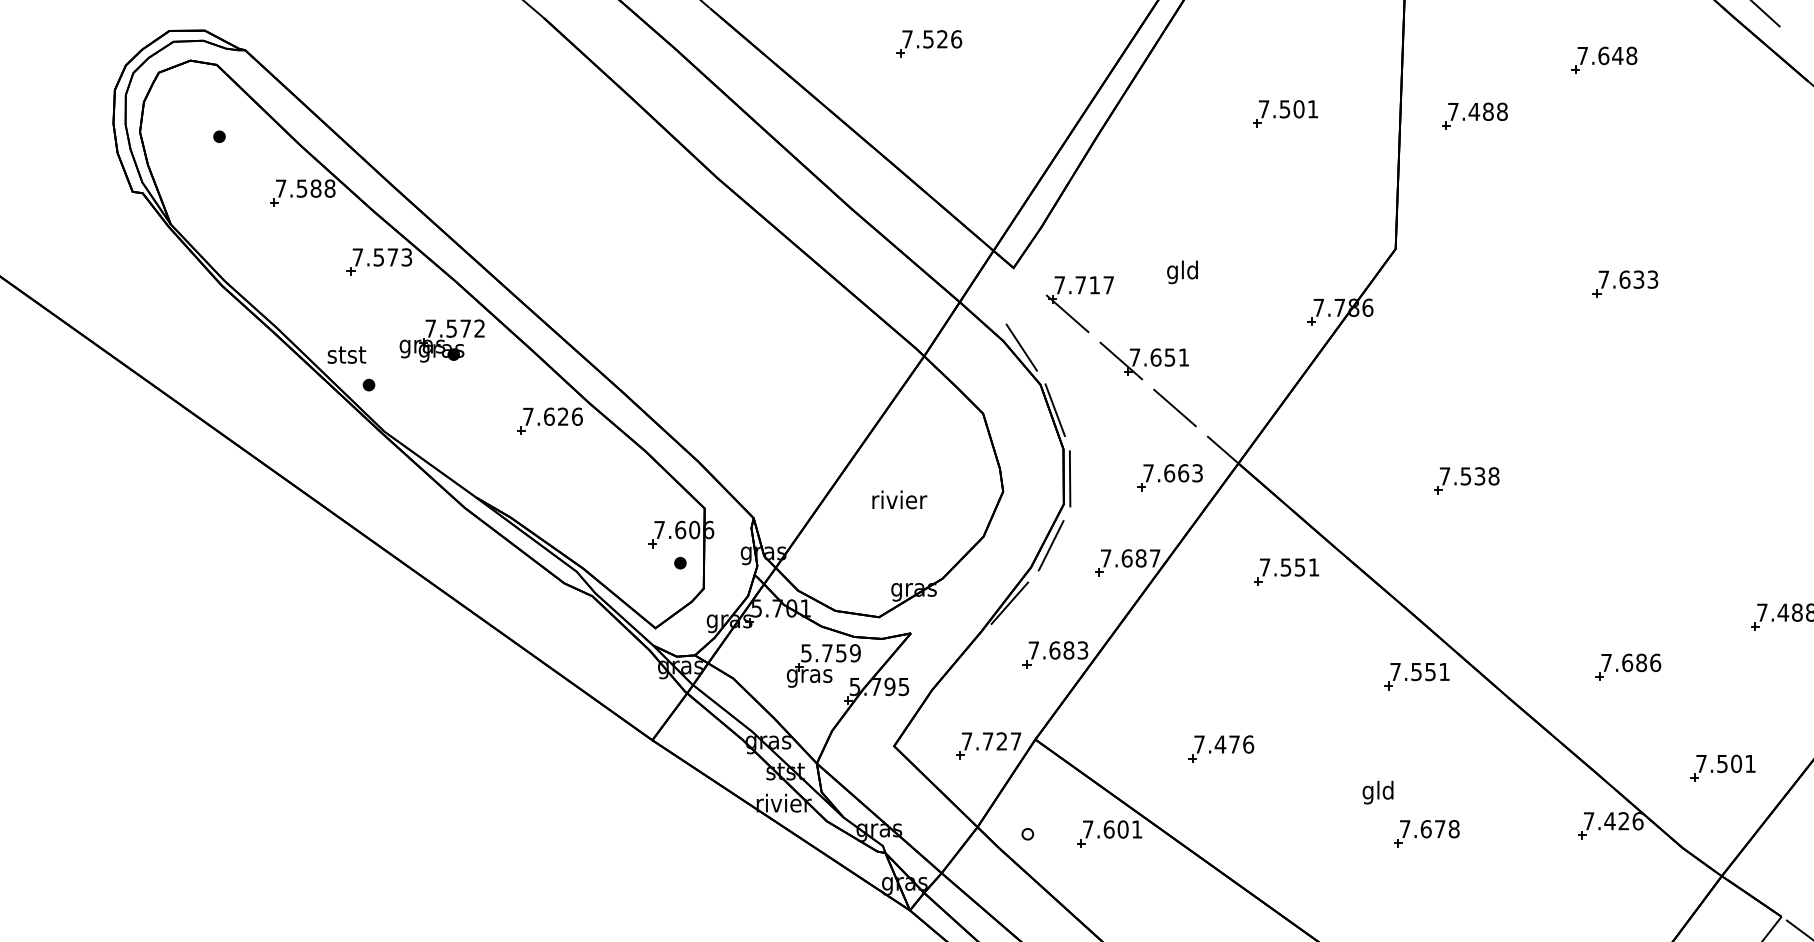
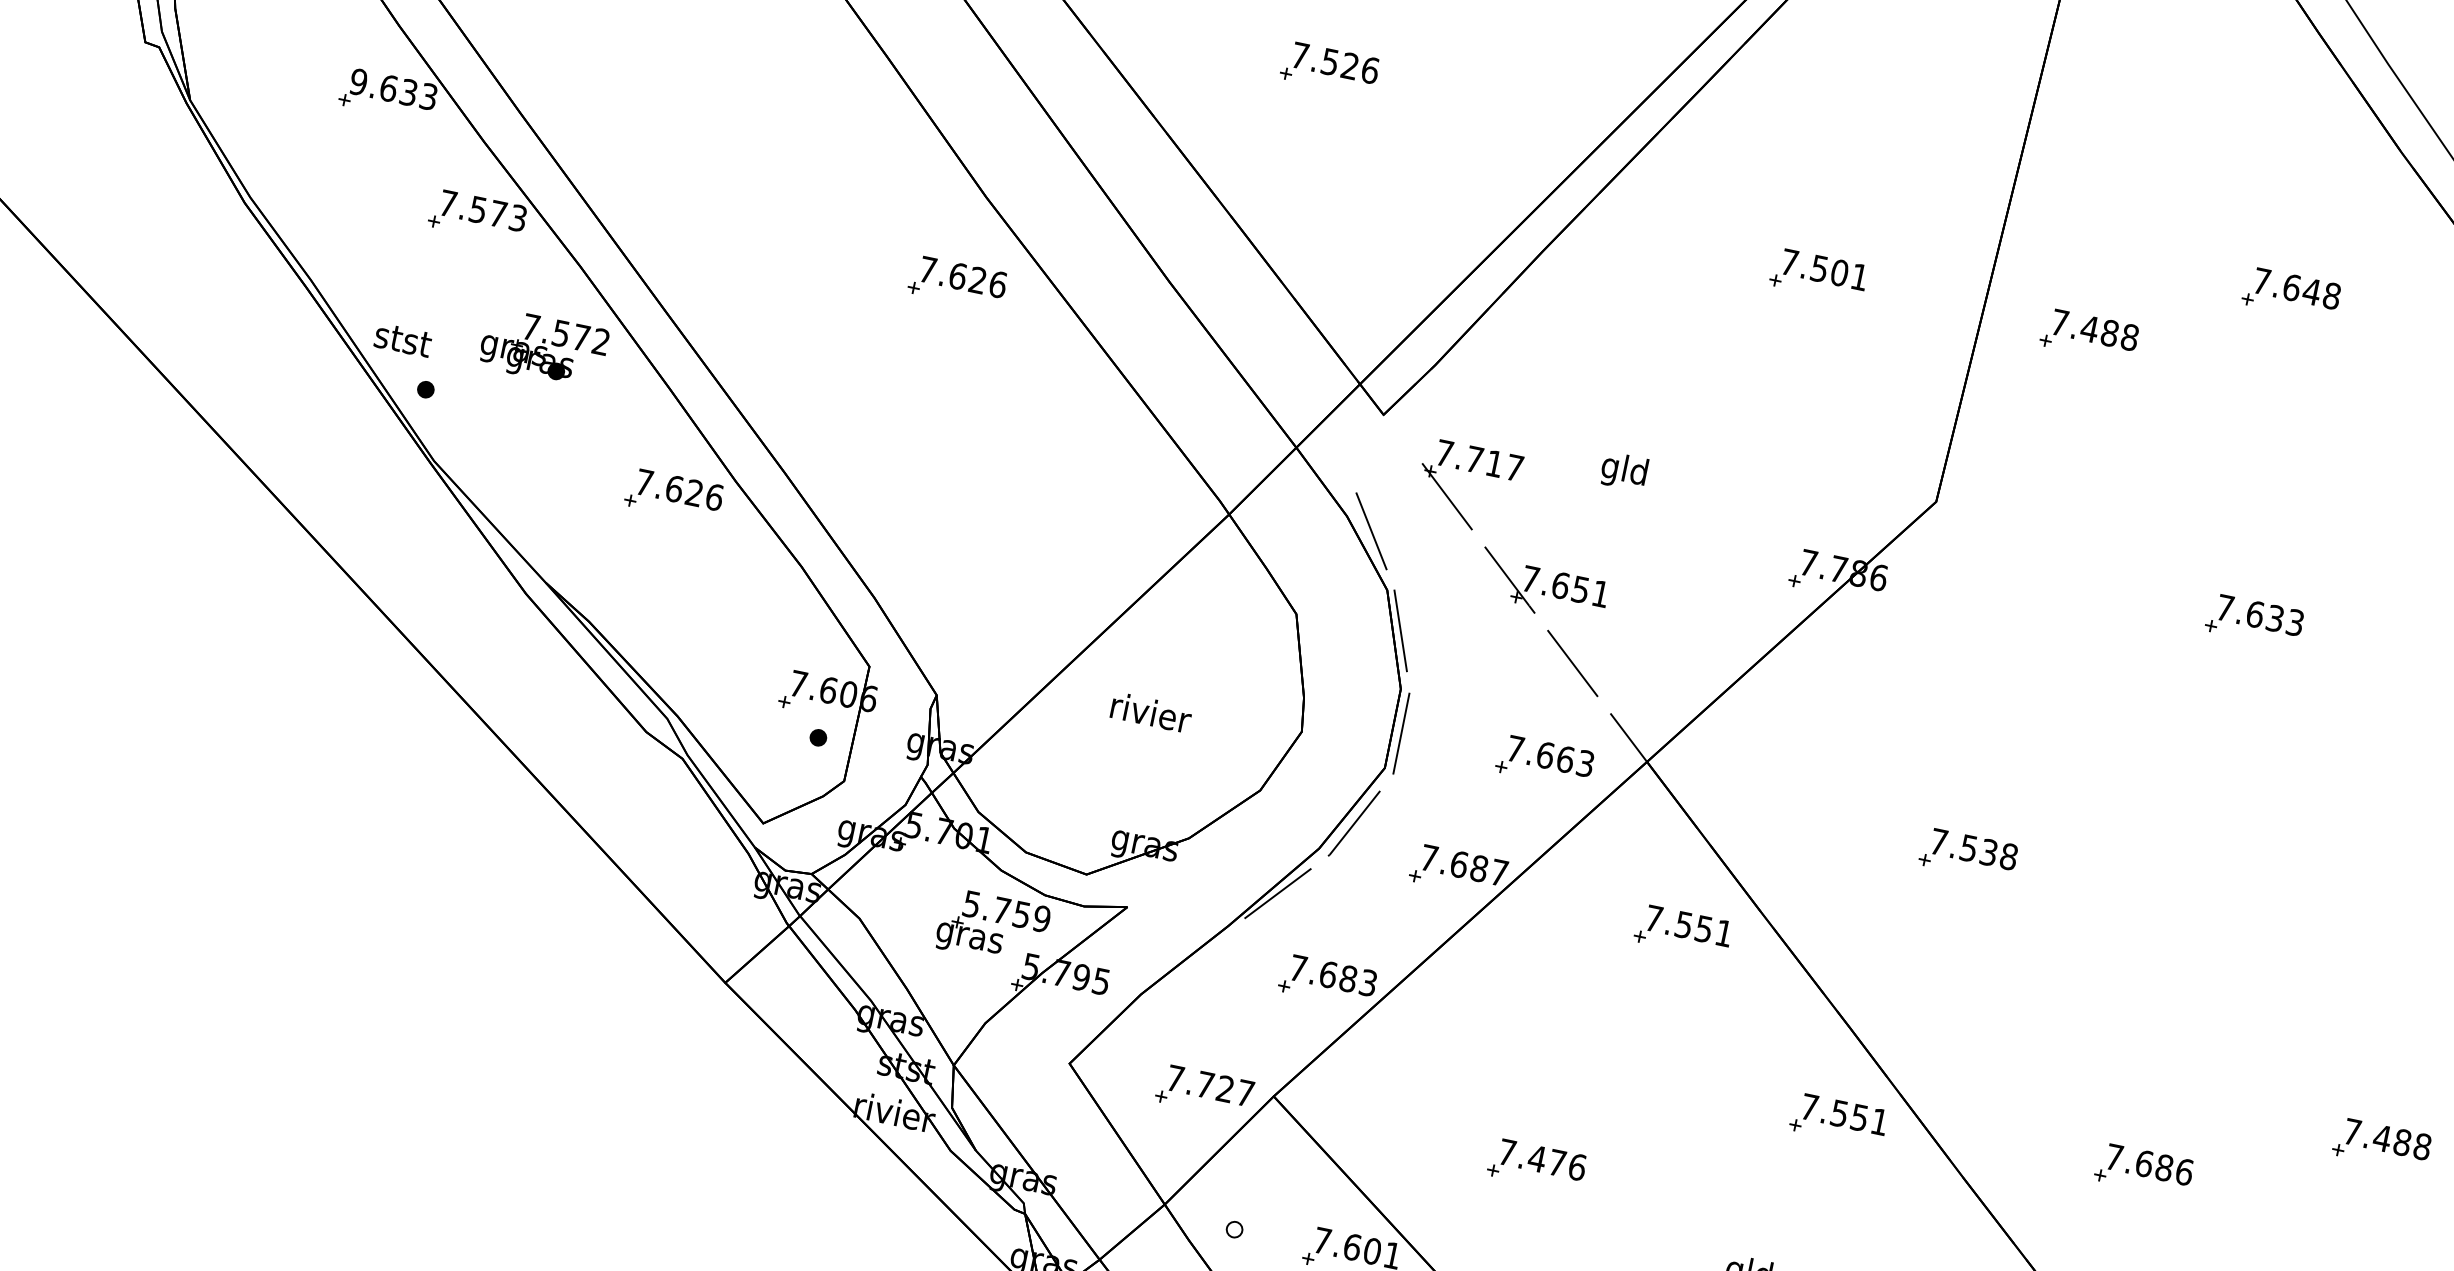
text: (305, 188) -> (393, 89), 7.588 -> 9.633
part: (709, 238) -> (957, 281), added

